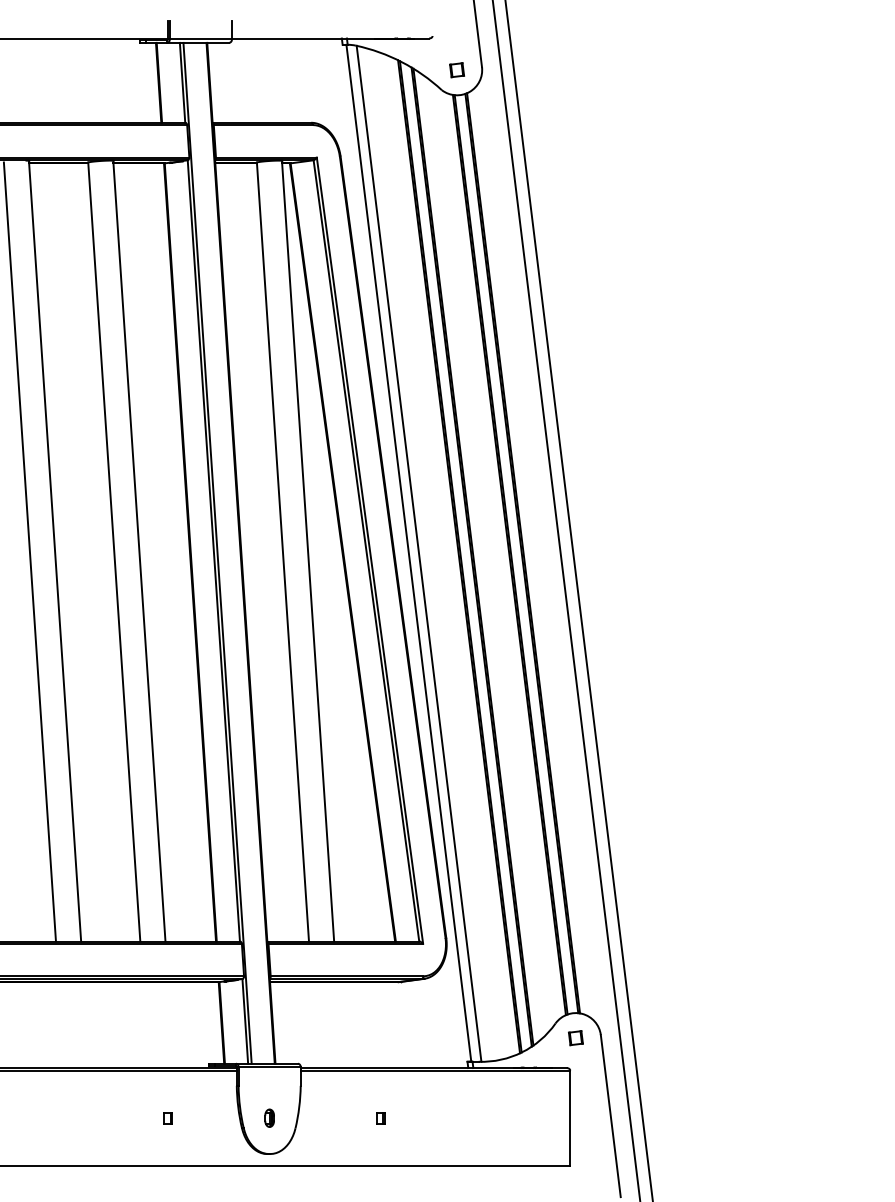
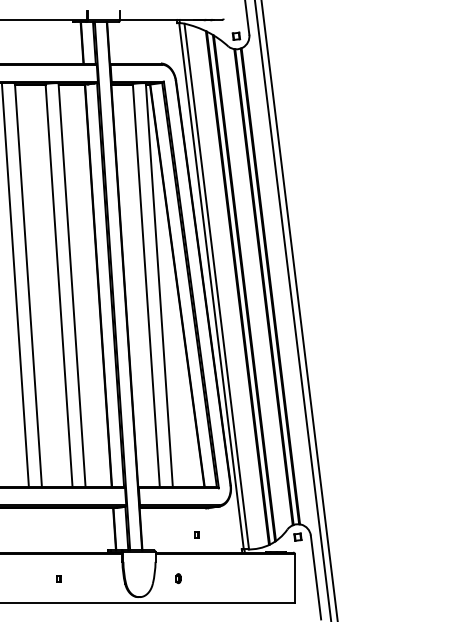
part: (167, 1117) -> (58, 578), moved
part: (269, 1117) -> (178, 578), moved
part: (379, 1117) -> (196, 534), moved

